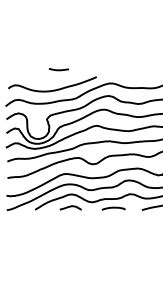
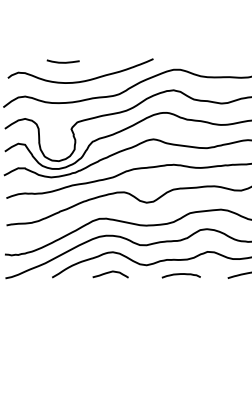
line: (58, 69) -> (62, 61), moved

